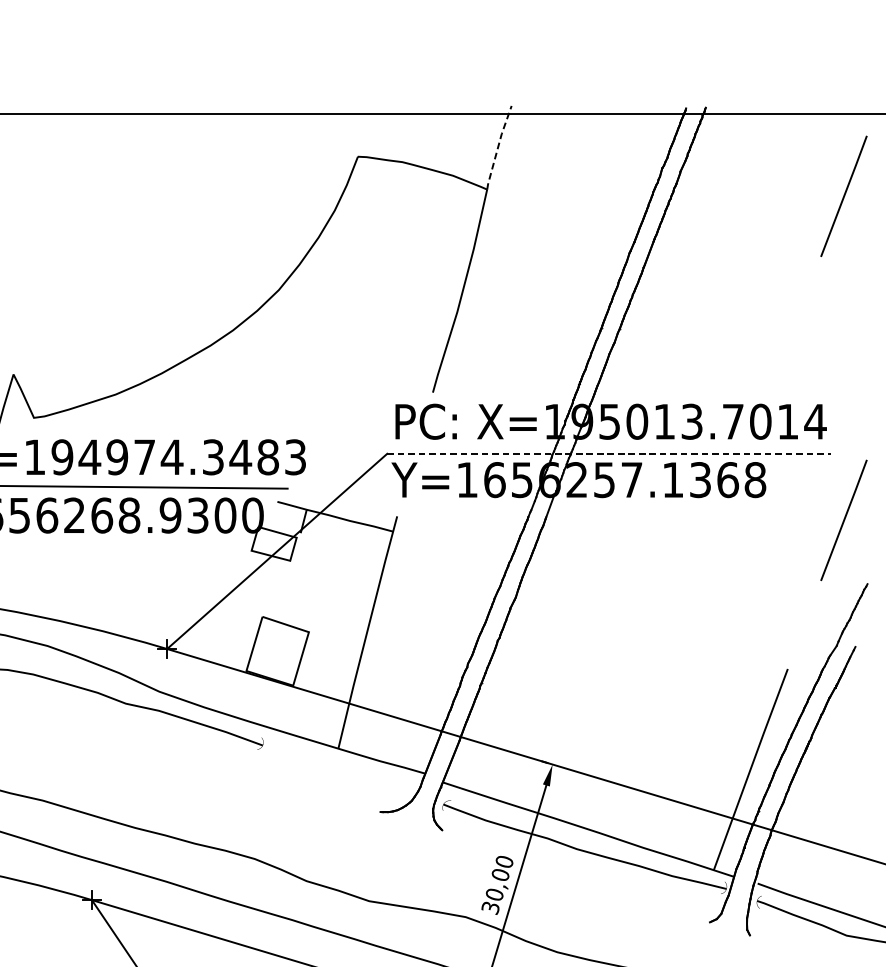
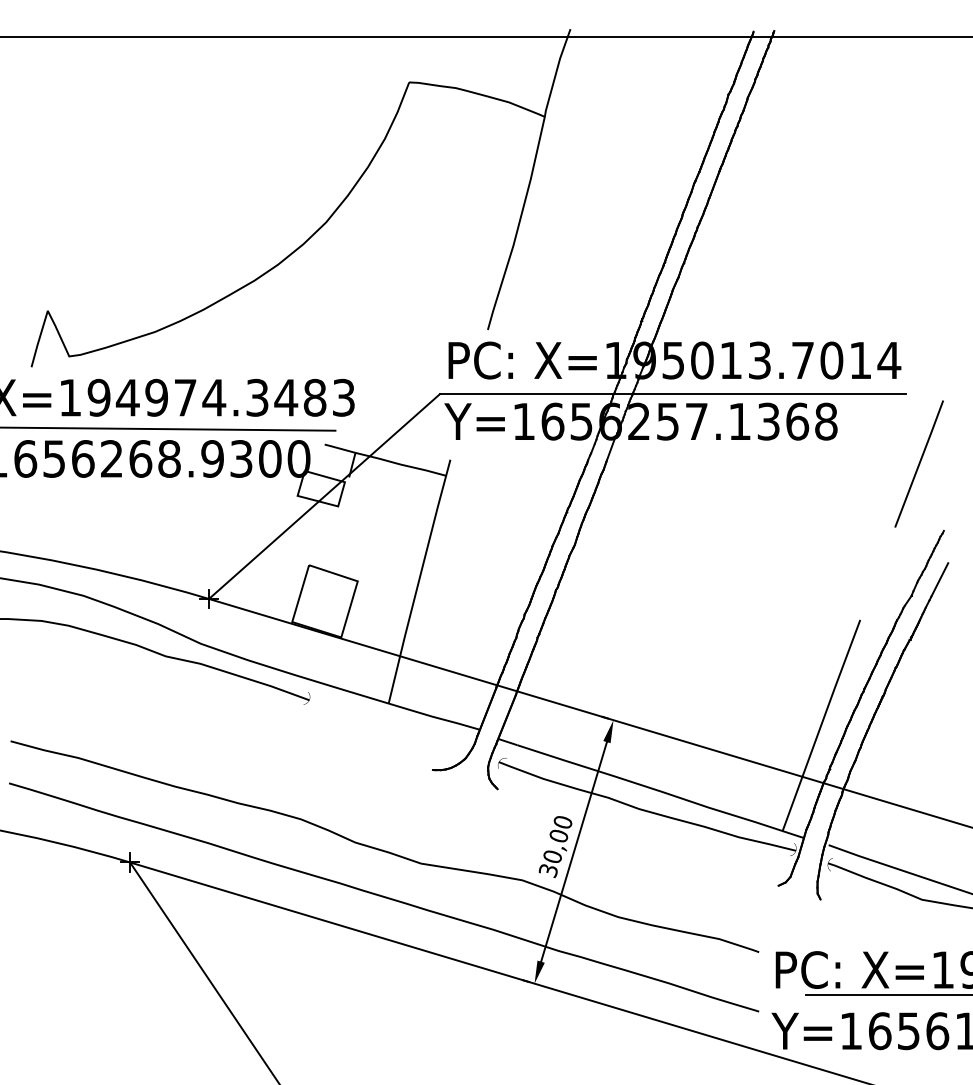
line: (498, 147) -> (556, 72), dashed -> solid
line: (843, 195) -> (918, 123), removed
line: (608, 454) -> (672, 394), dashed -> solid
line: (863, 630) -> (939, 579), added

